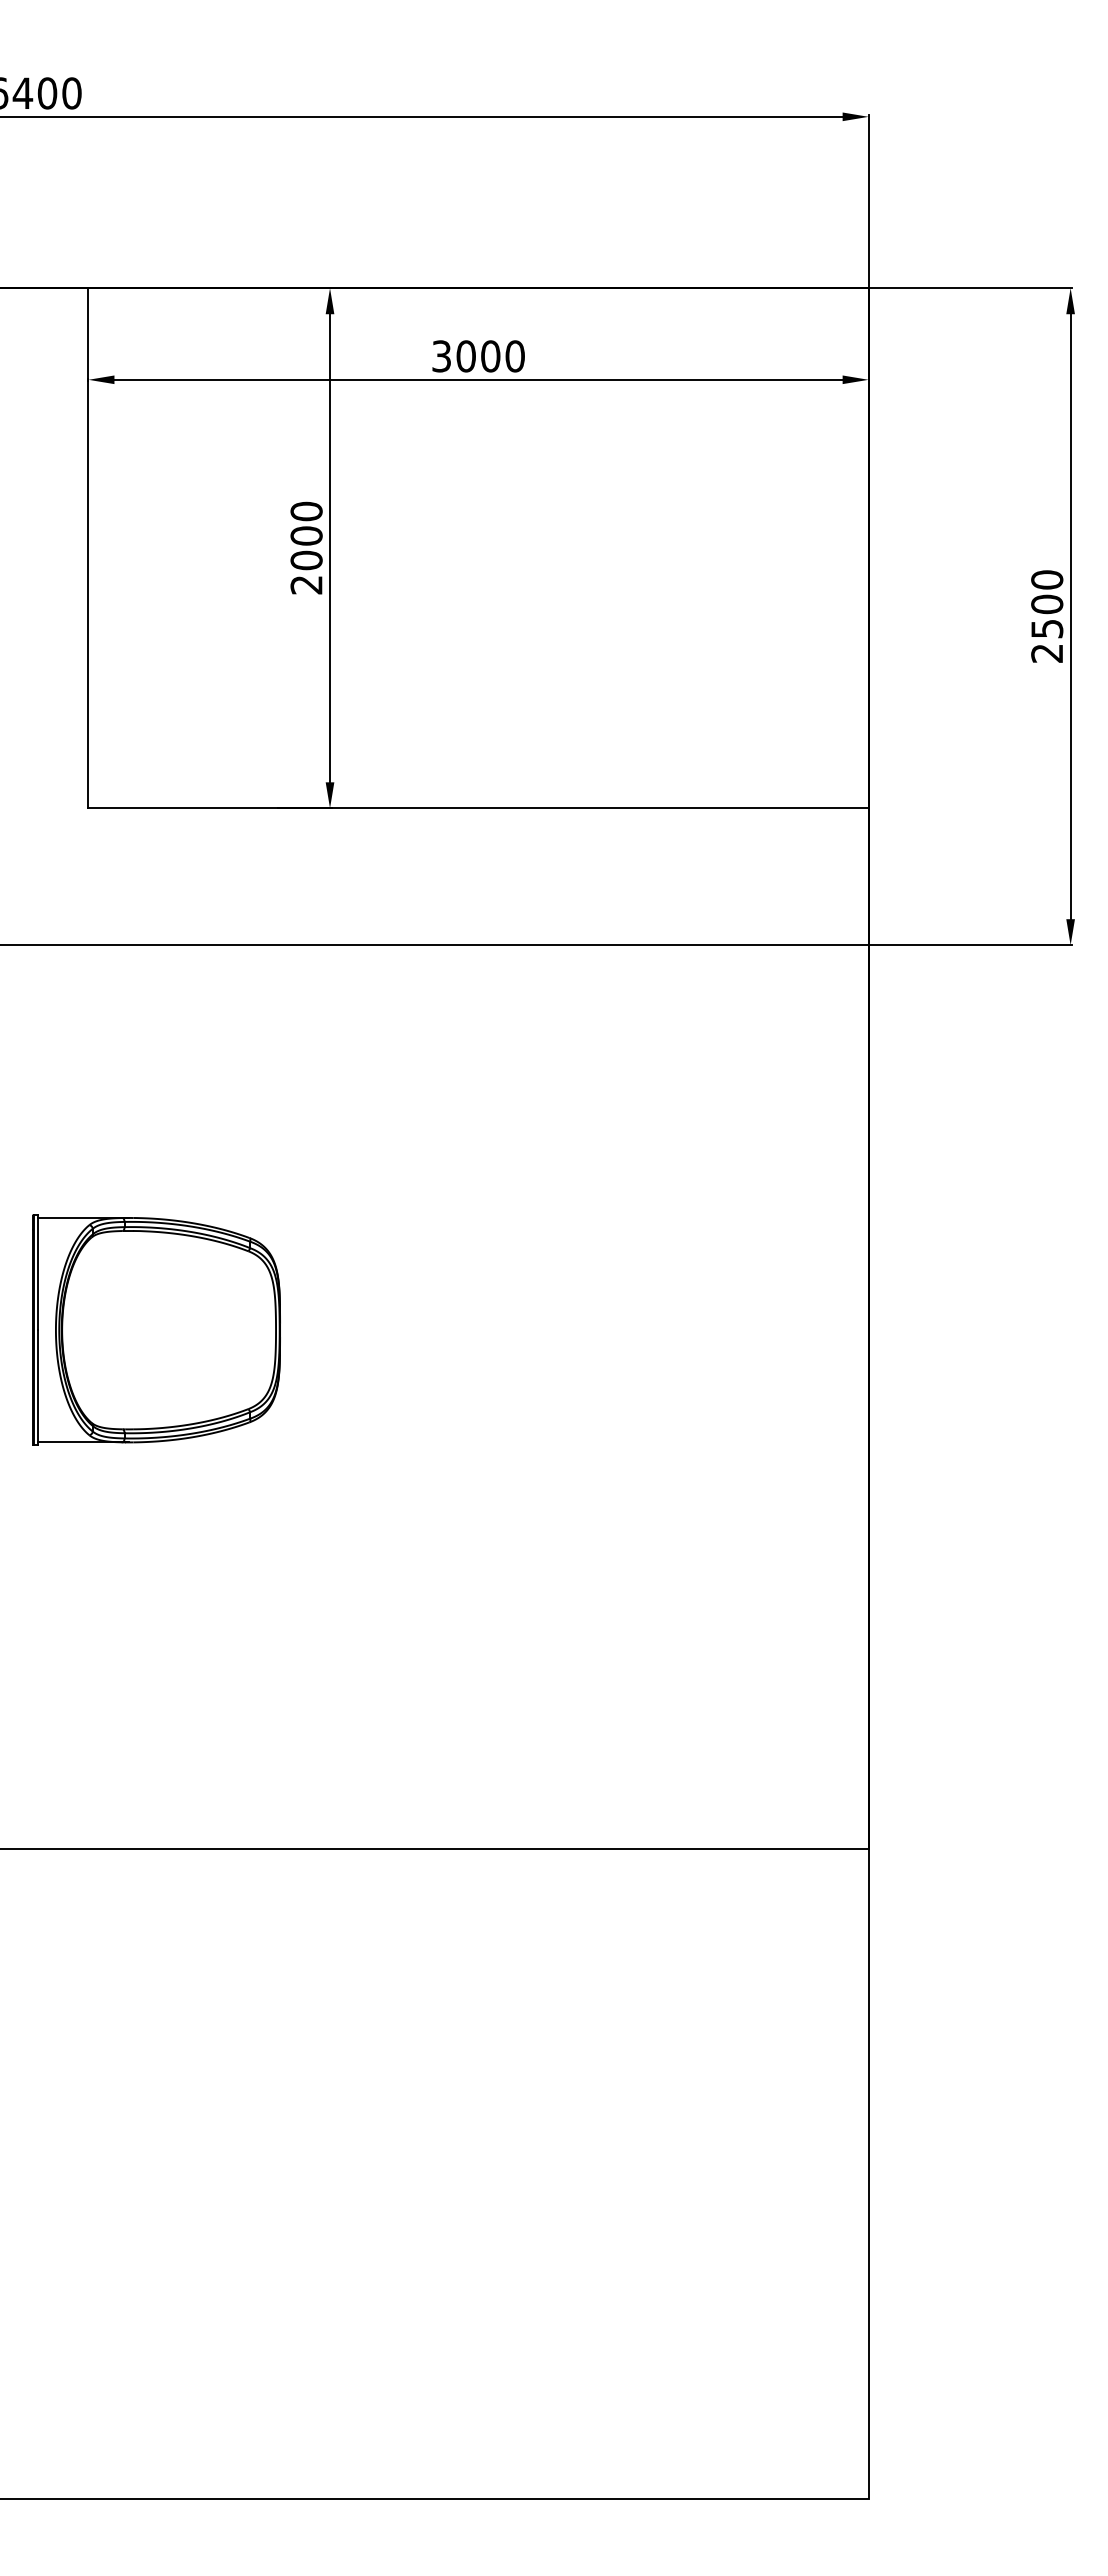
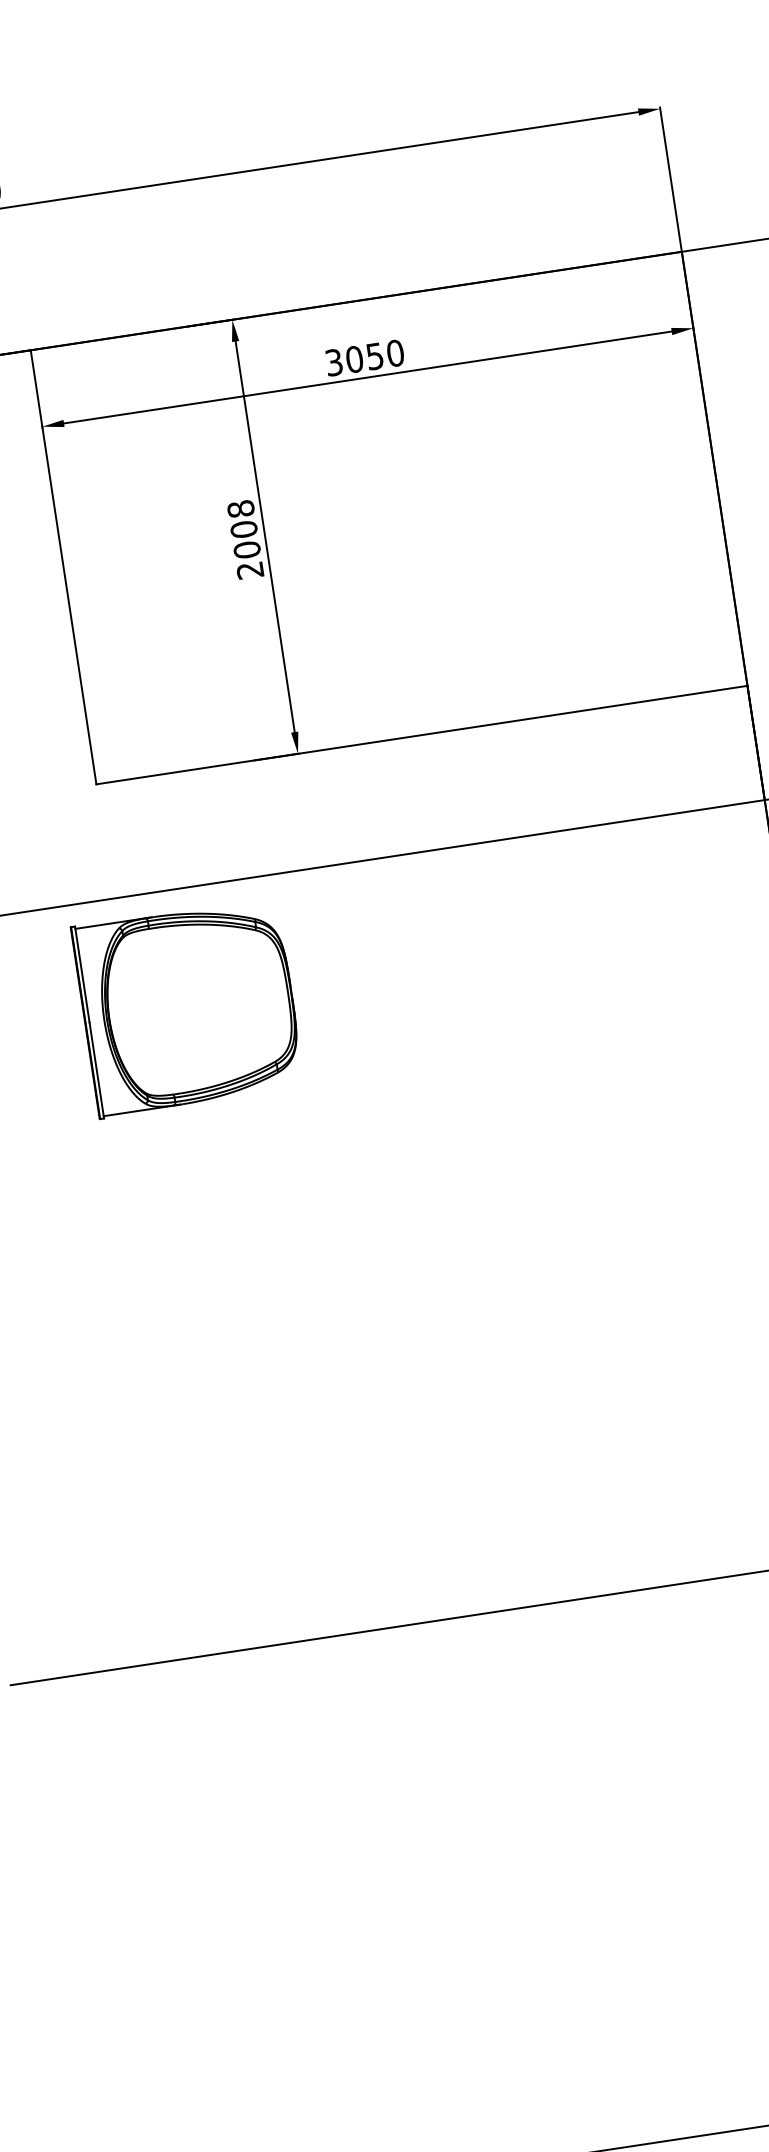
text: (490, 356) -> (374, 356), 3000 -> 3050
text: (306, 511) -> (240, 509), 2000 -> 2008
part: (156, 1329) -> (188, 1007), moved

